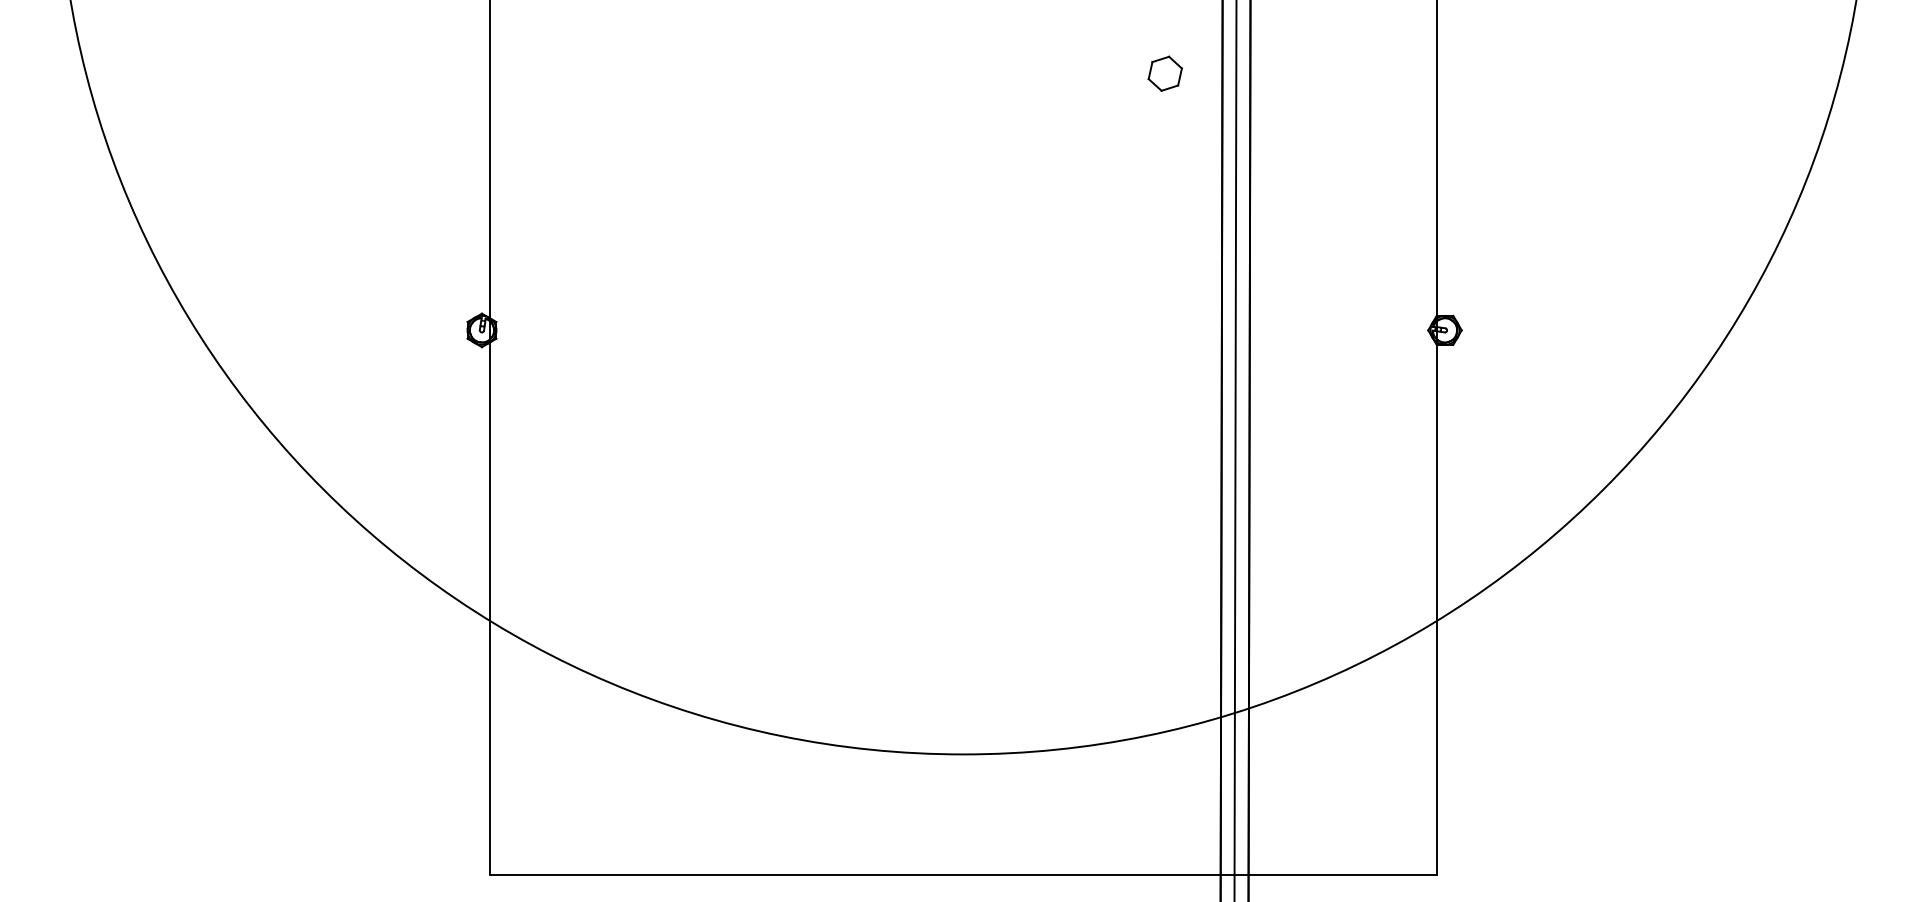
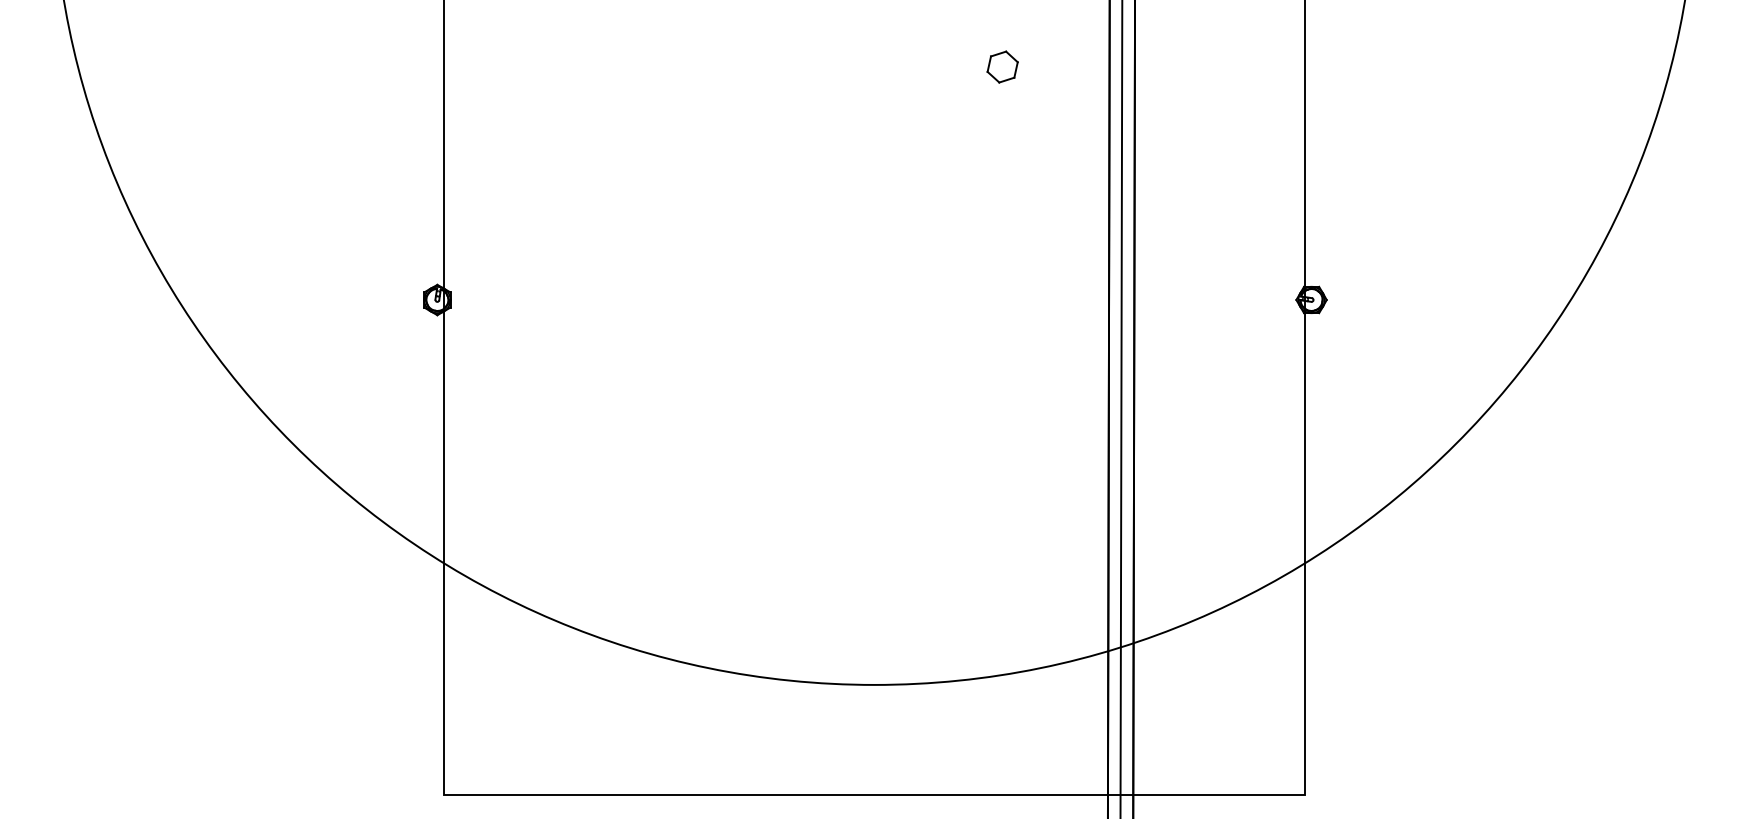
part: (1165, 73) -> (1002, 66), moved

